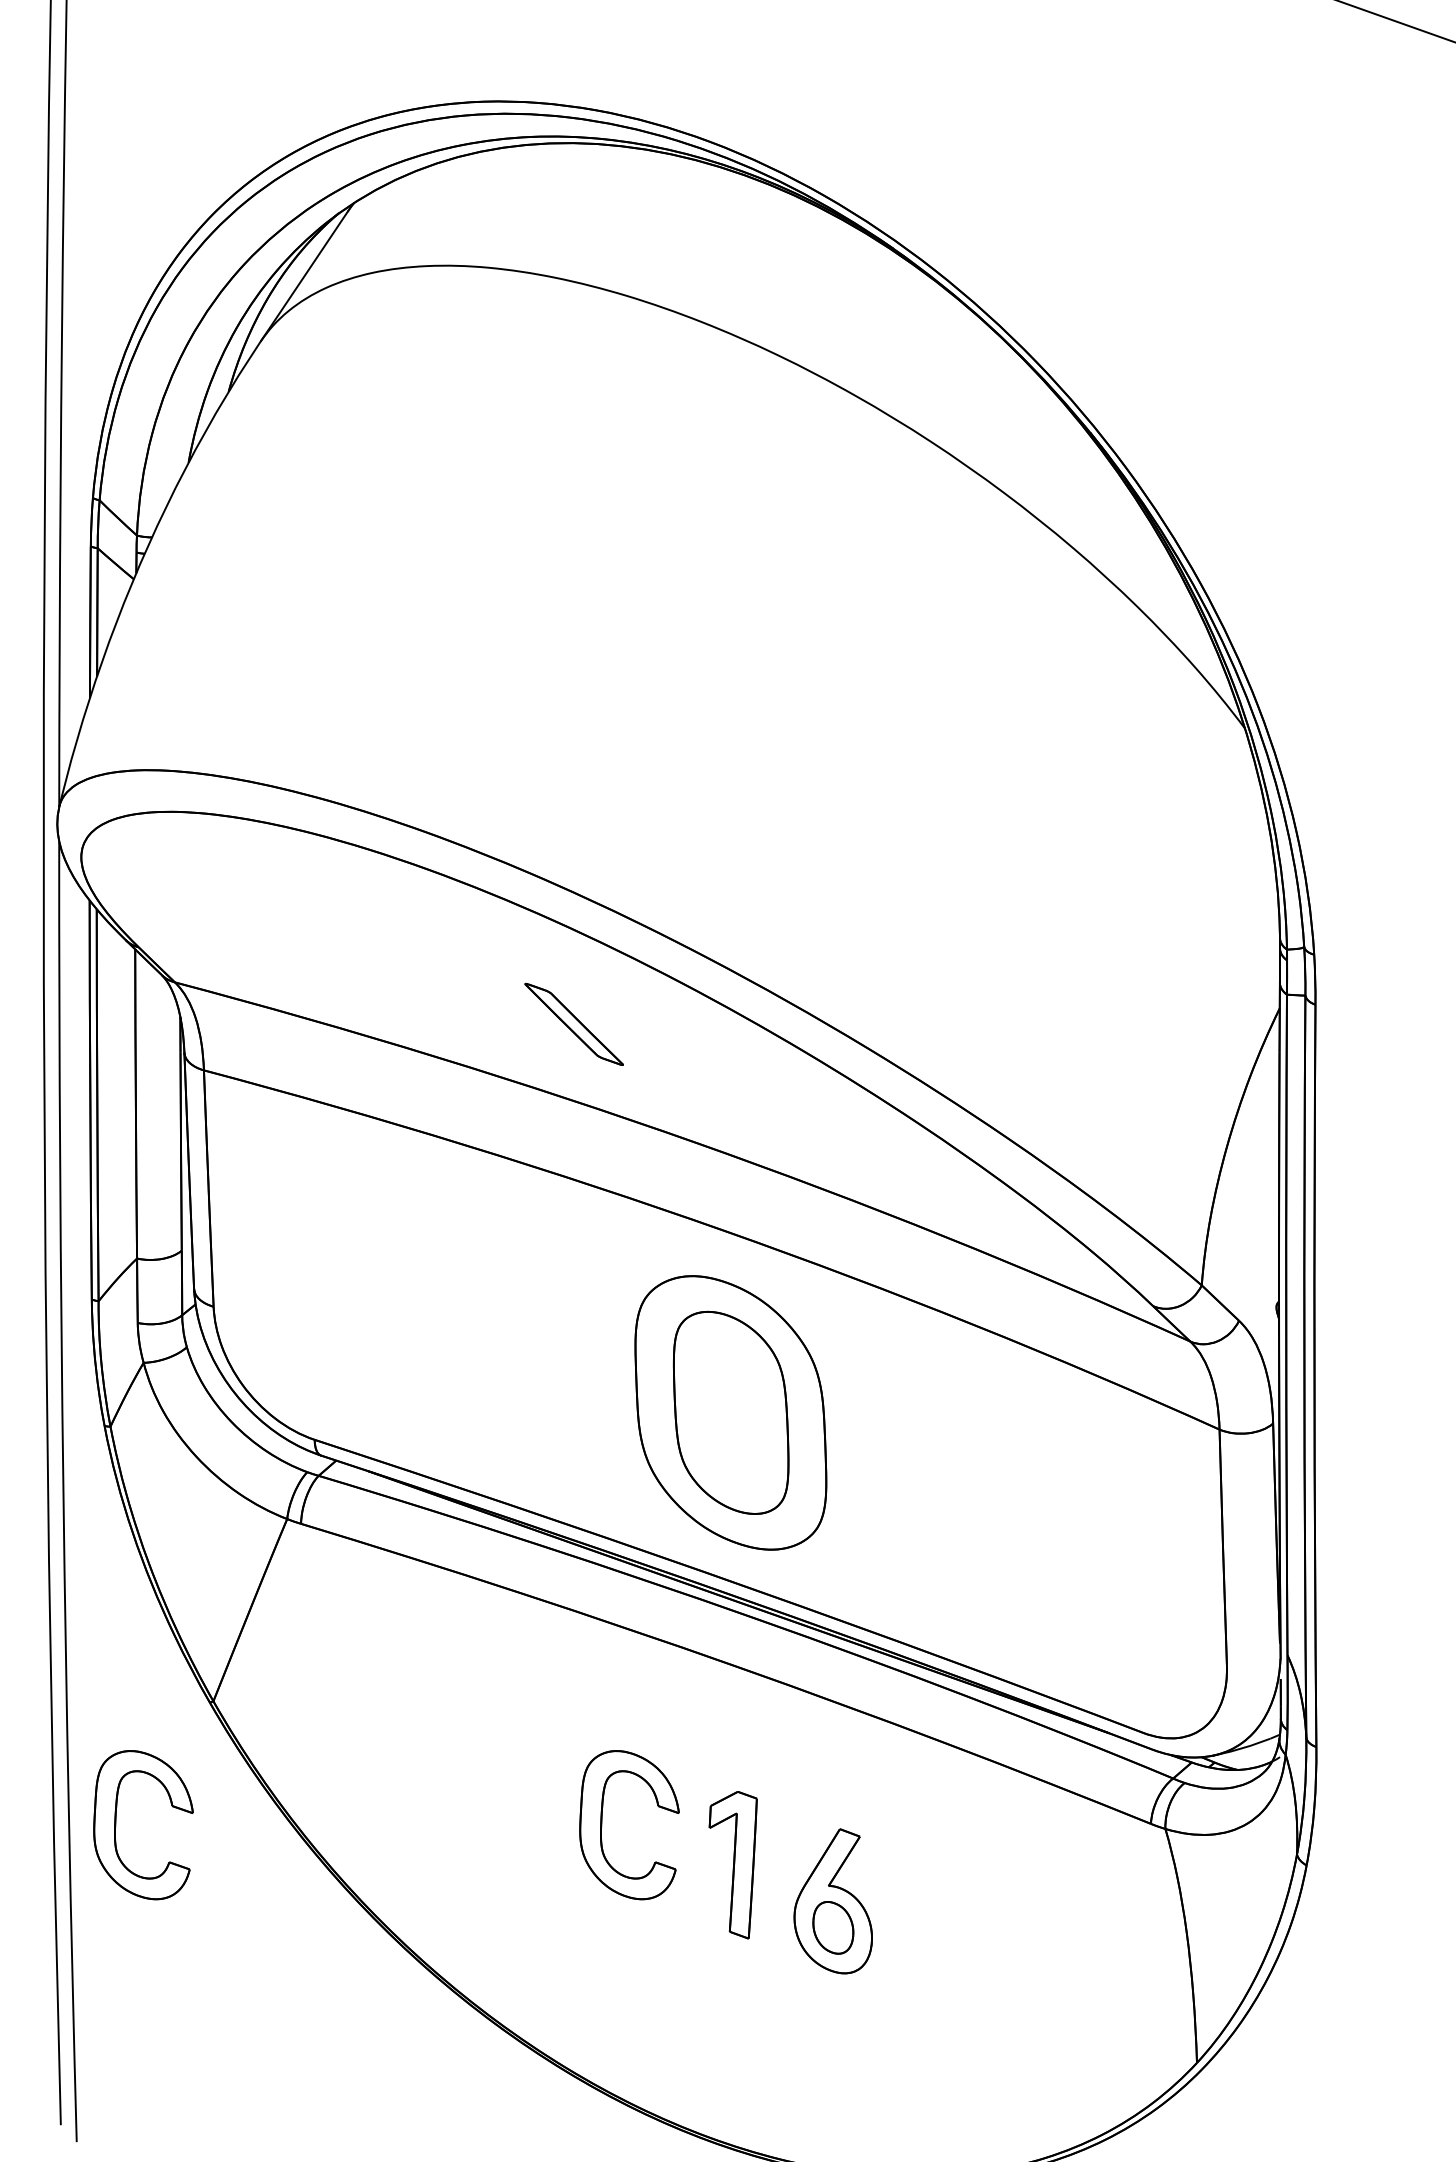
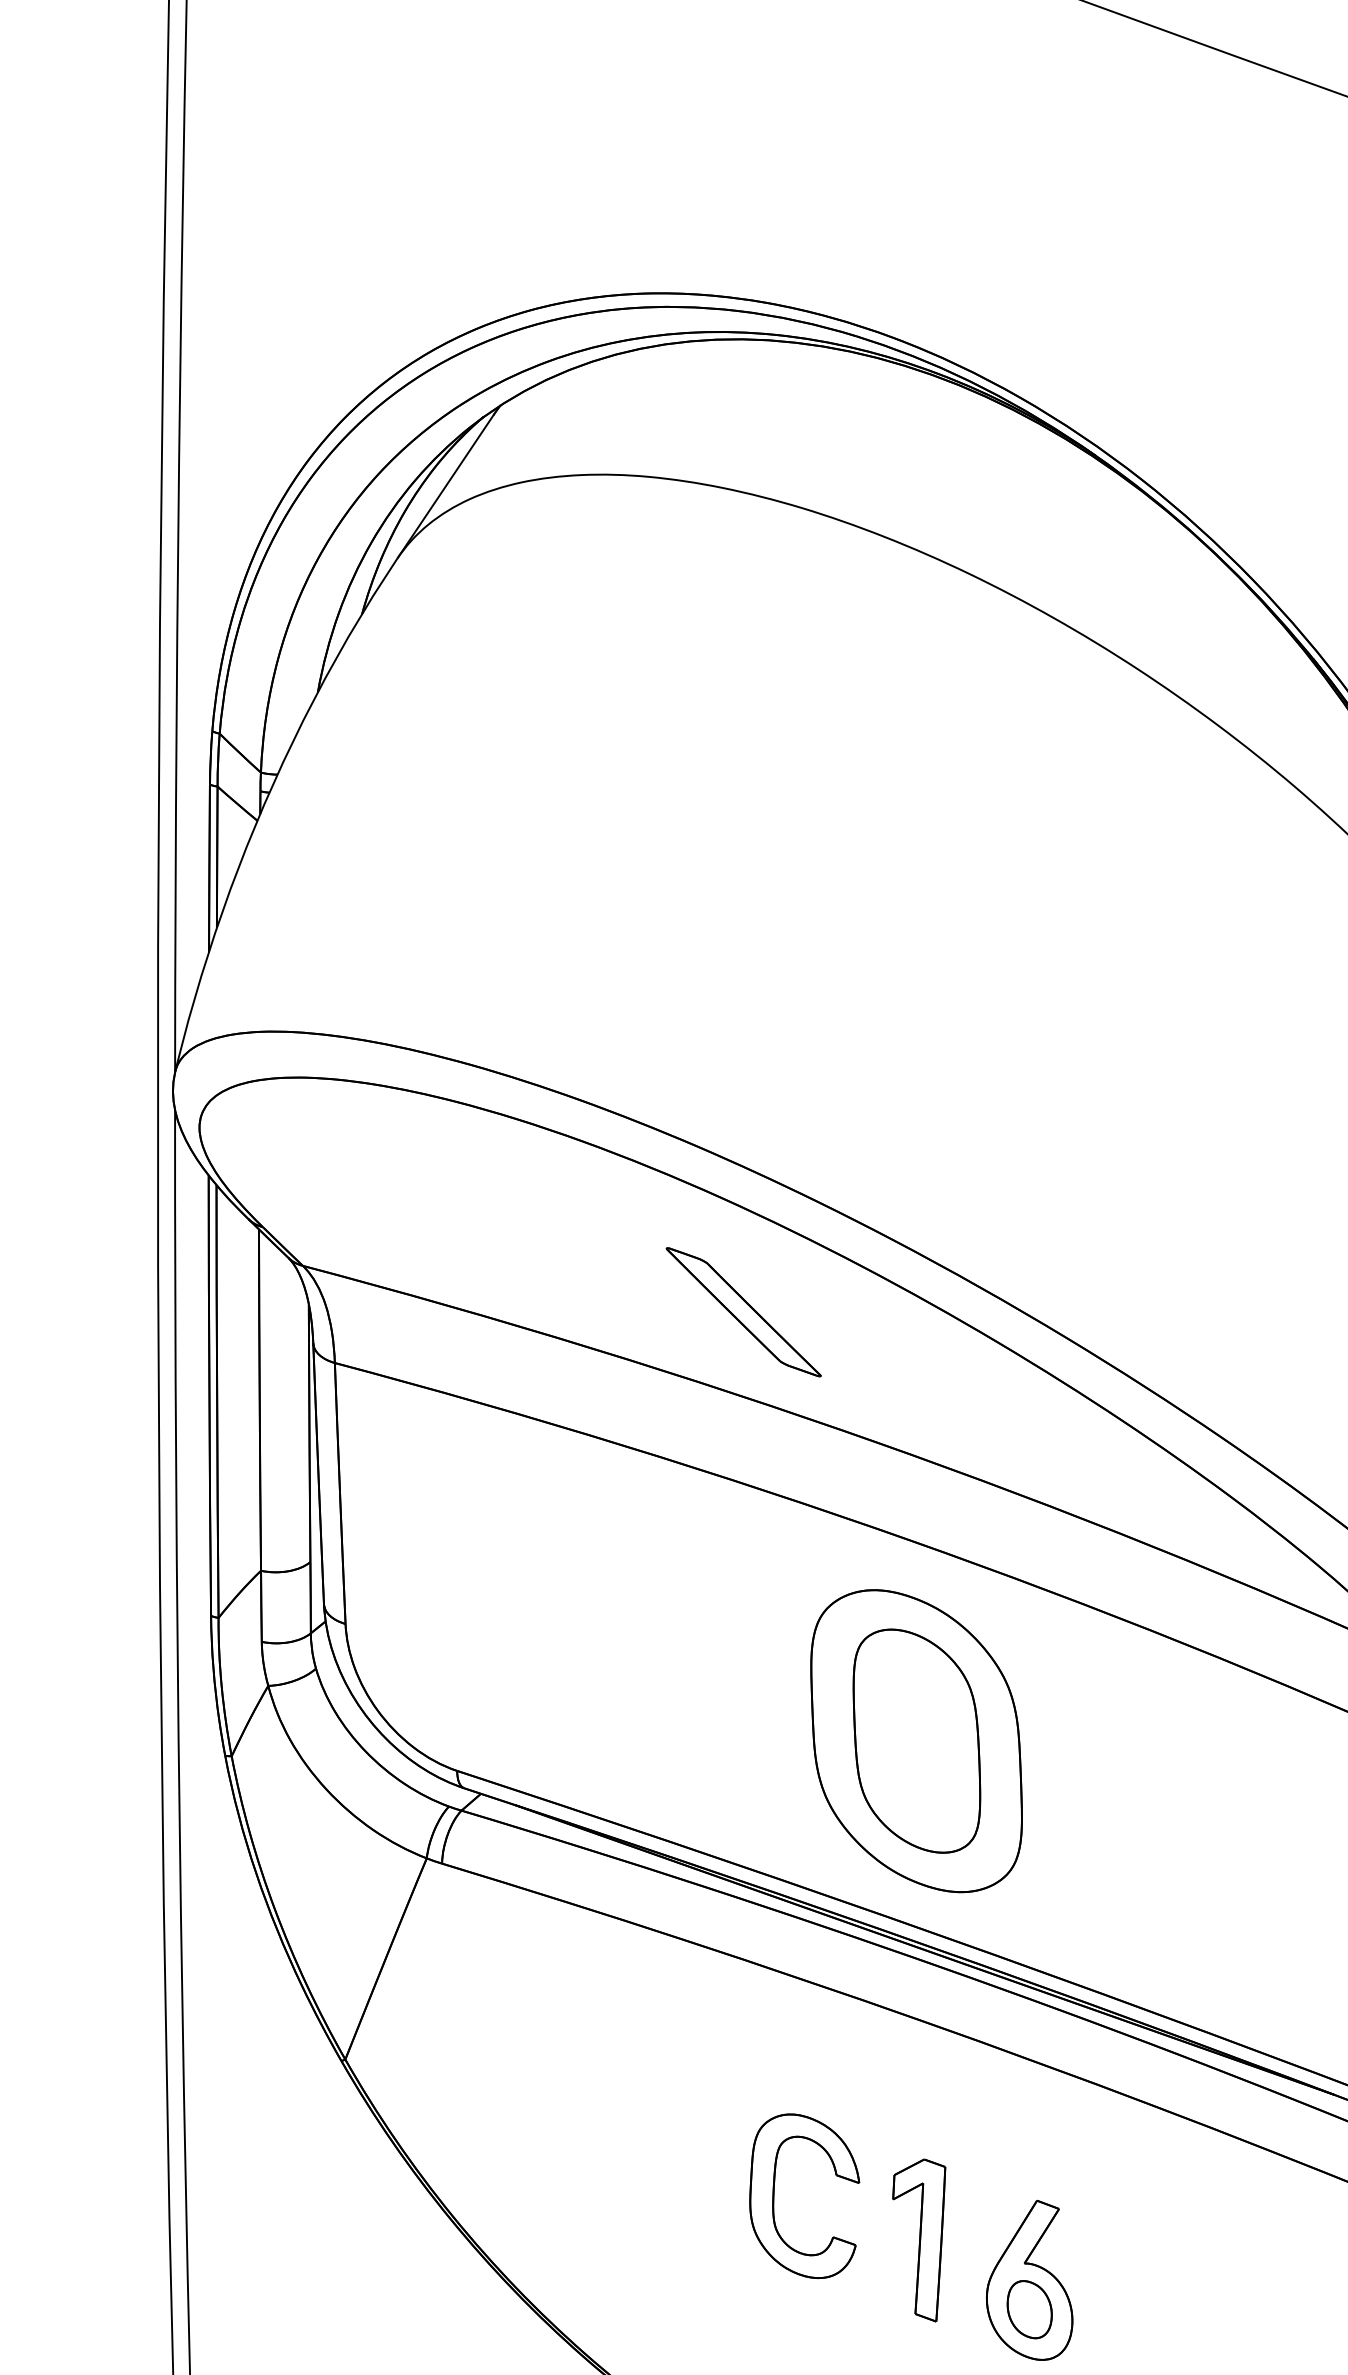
part: (573, 1024) -> (742, 1312), size x1.43
part: (116, 1825) -> (238, 2196), removed

